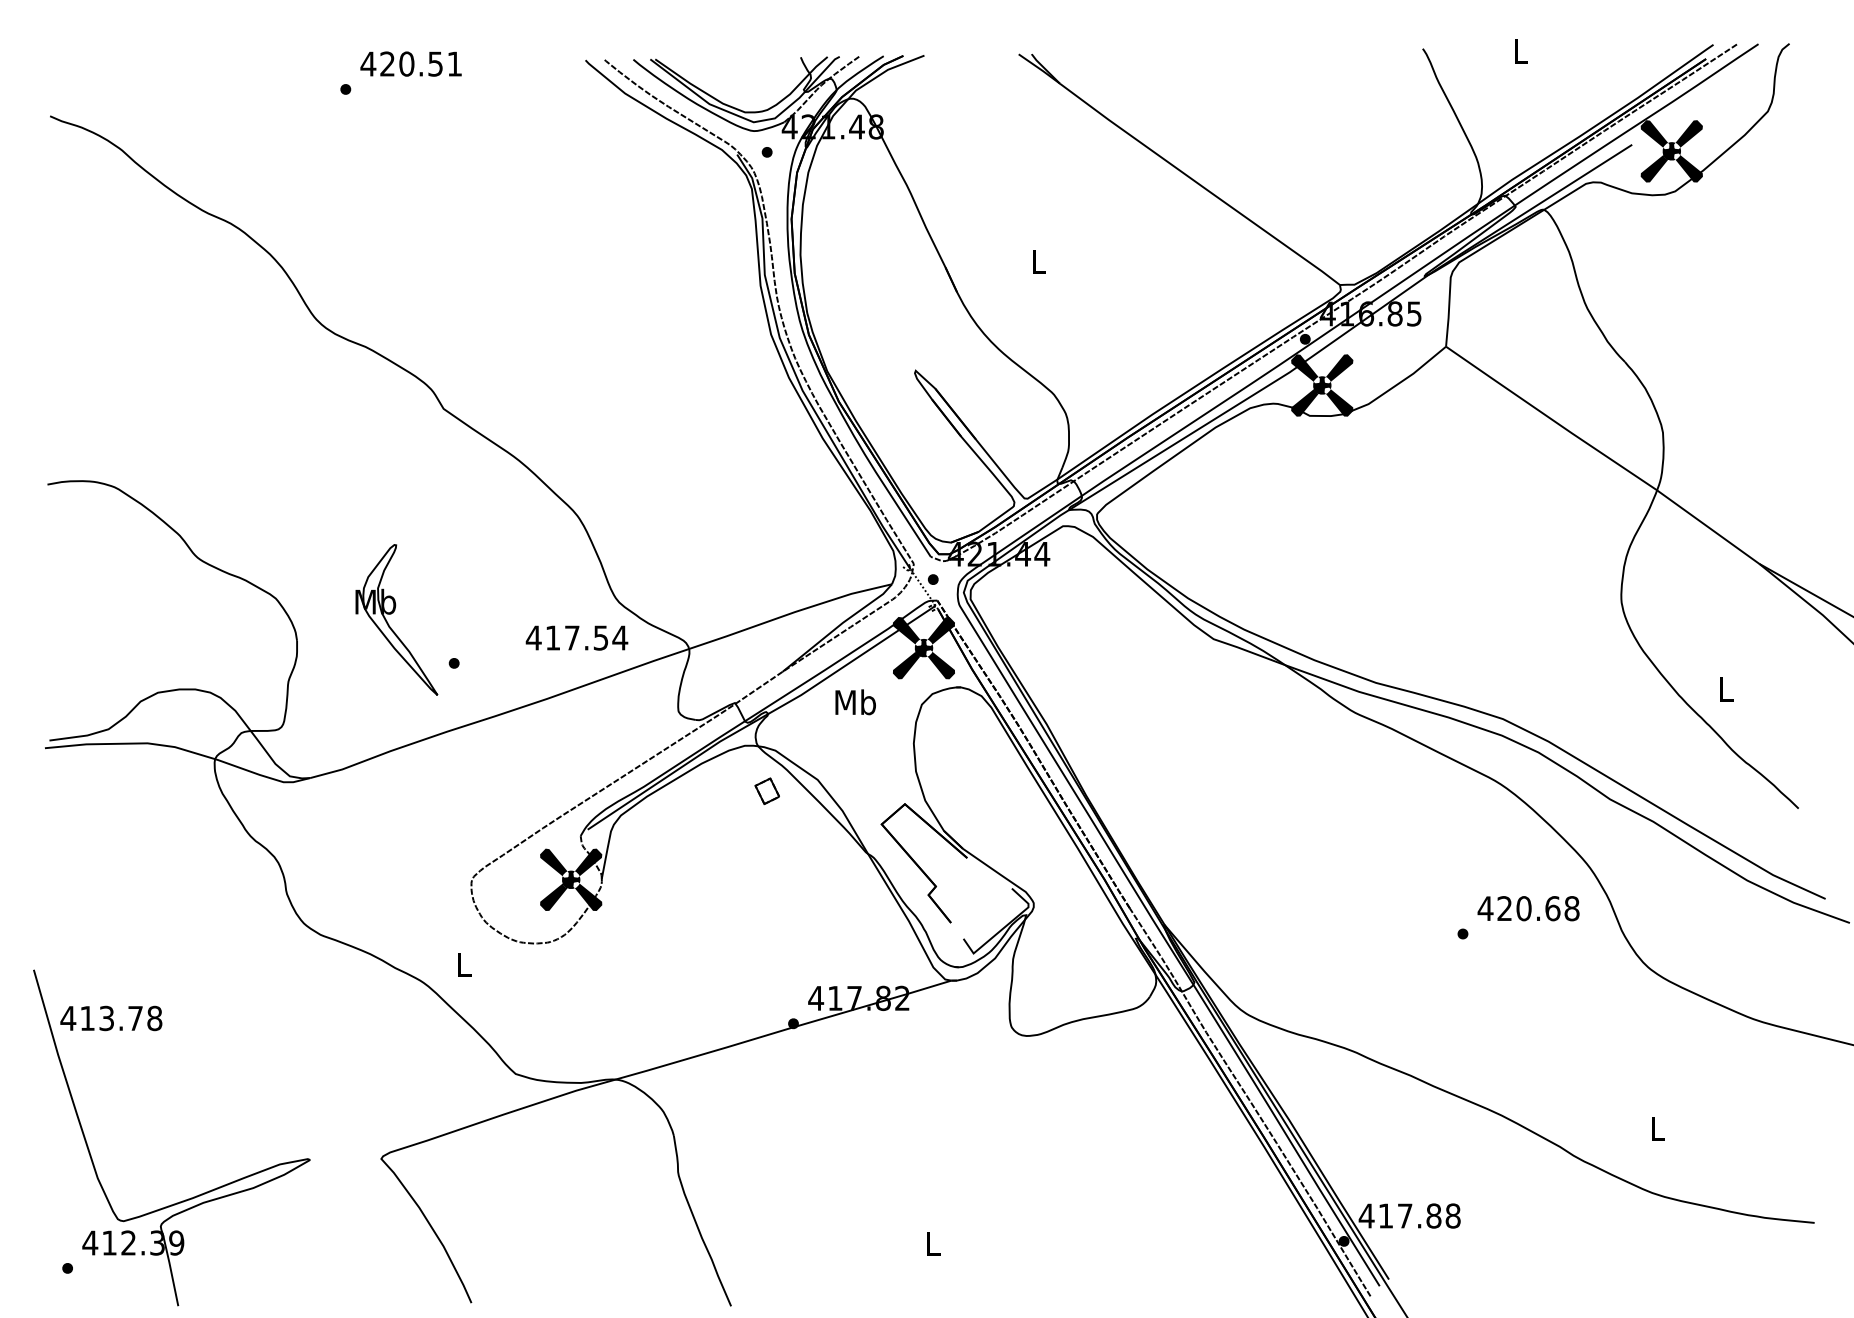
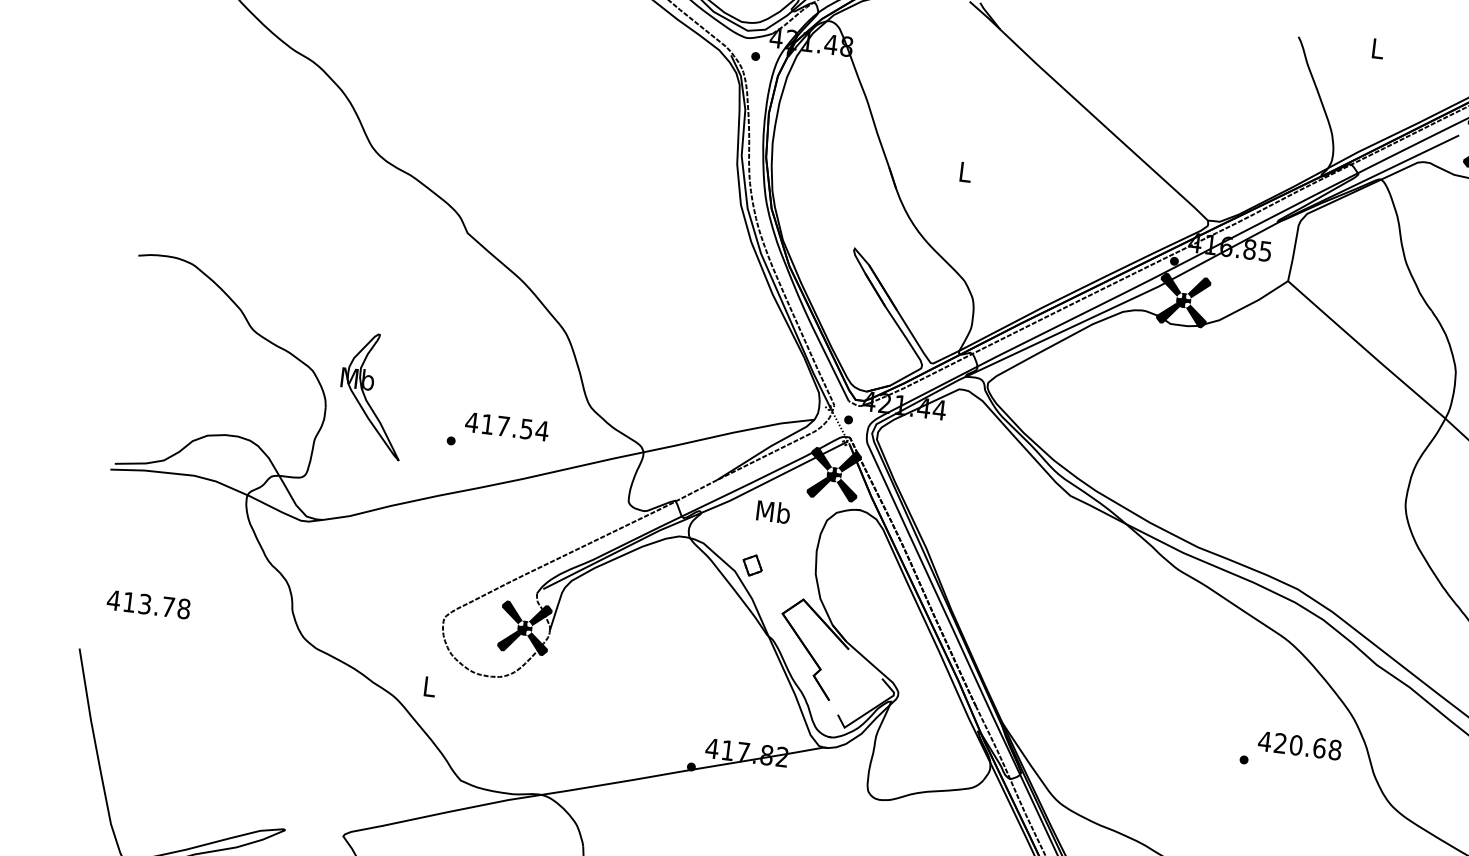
part: (393, 613) -> (371, 390), moved
text: (576, 637) -> (506, 426), moved
part: (766, 790) -> (752, 564), moved
text: (111, 1018) -> (148, 604), moved

